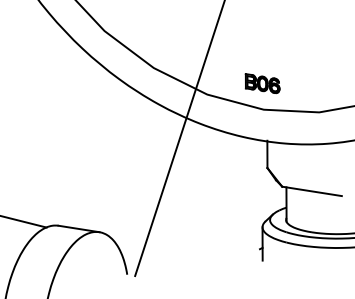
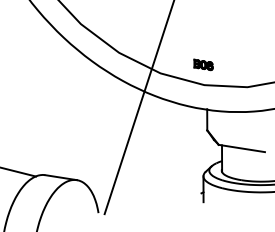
part: (262, 83) -> (203, 64), size x0.7

